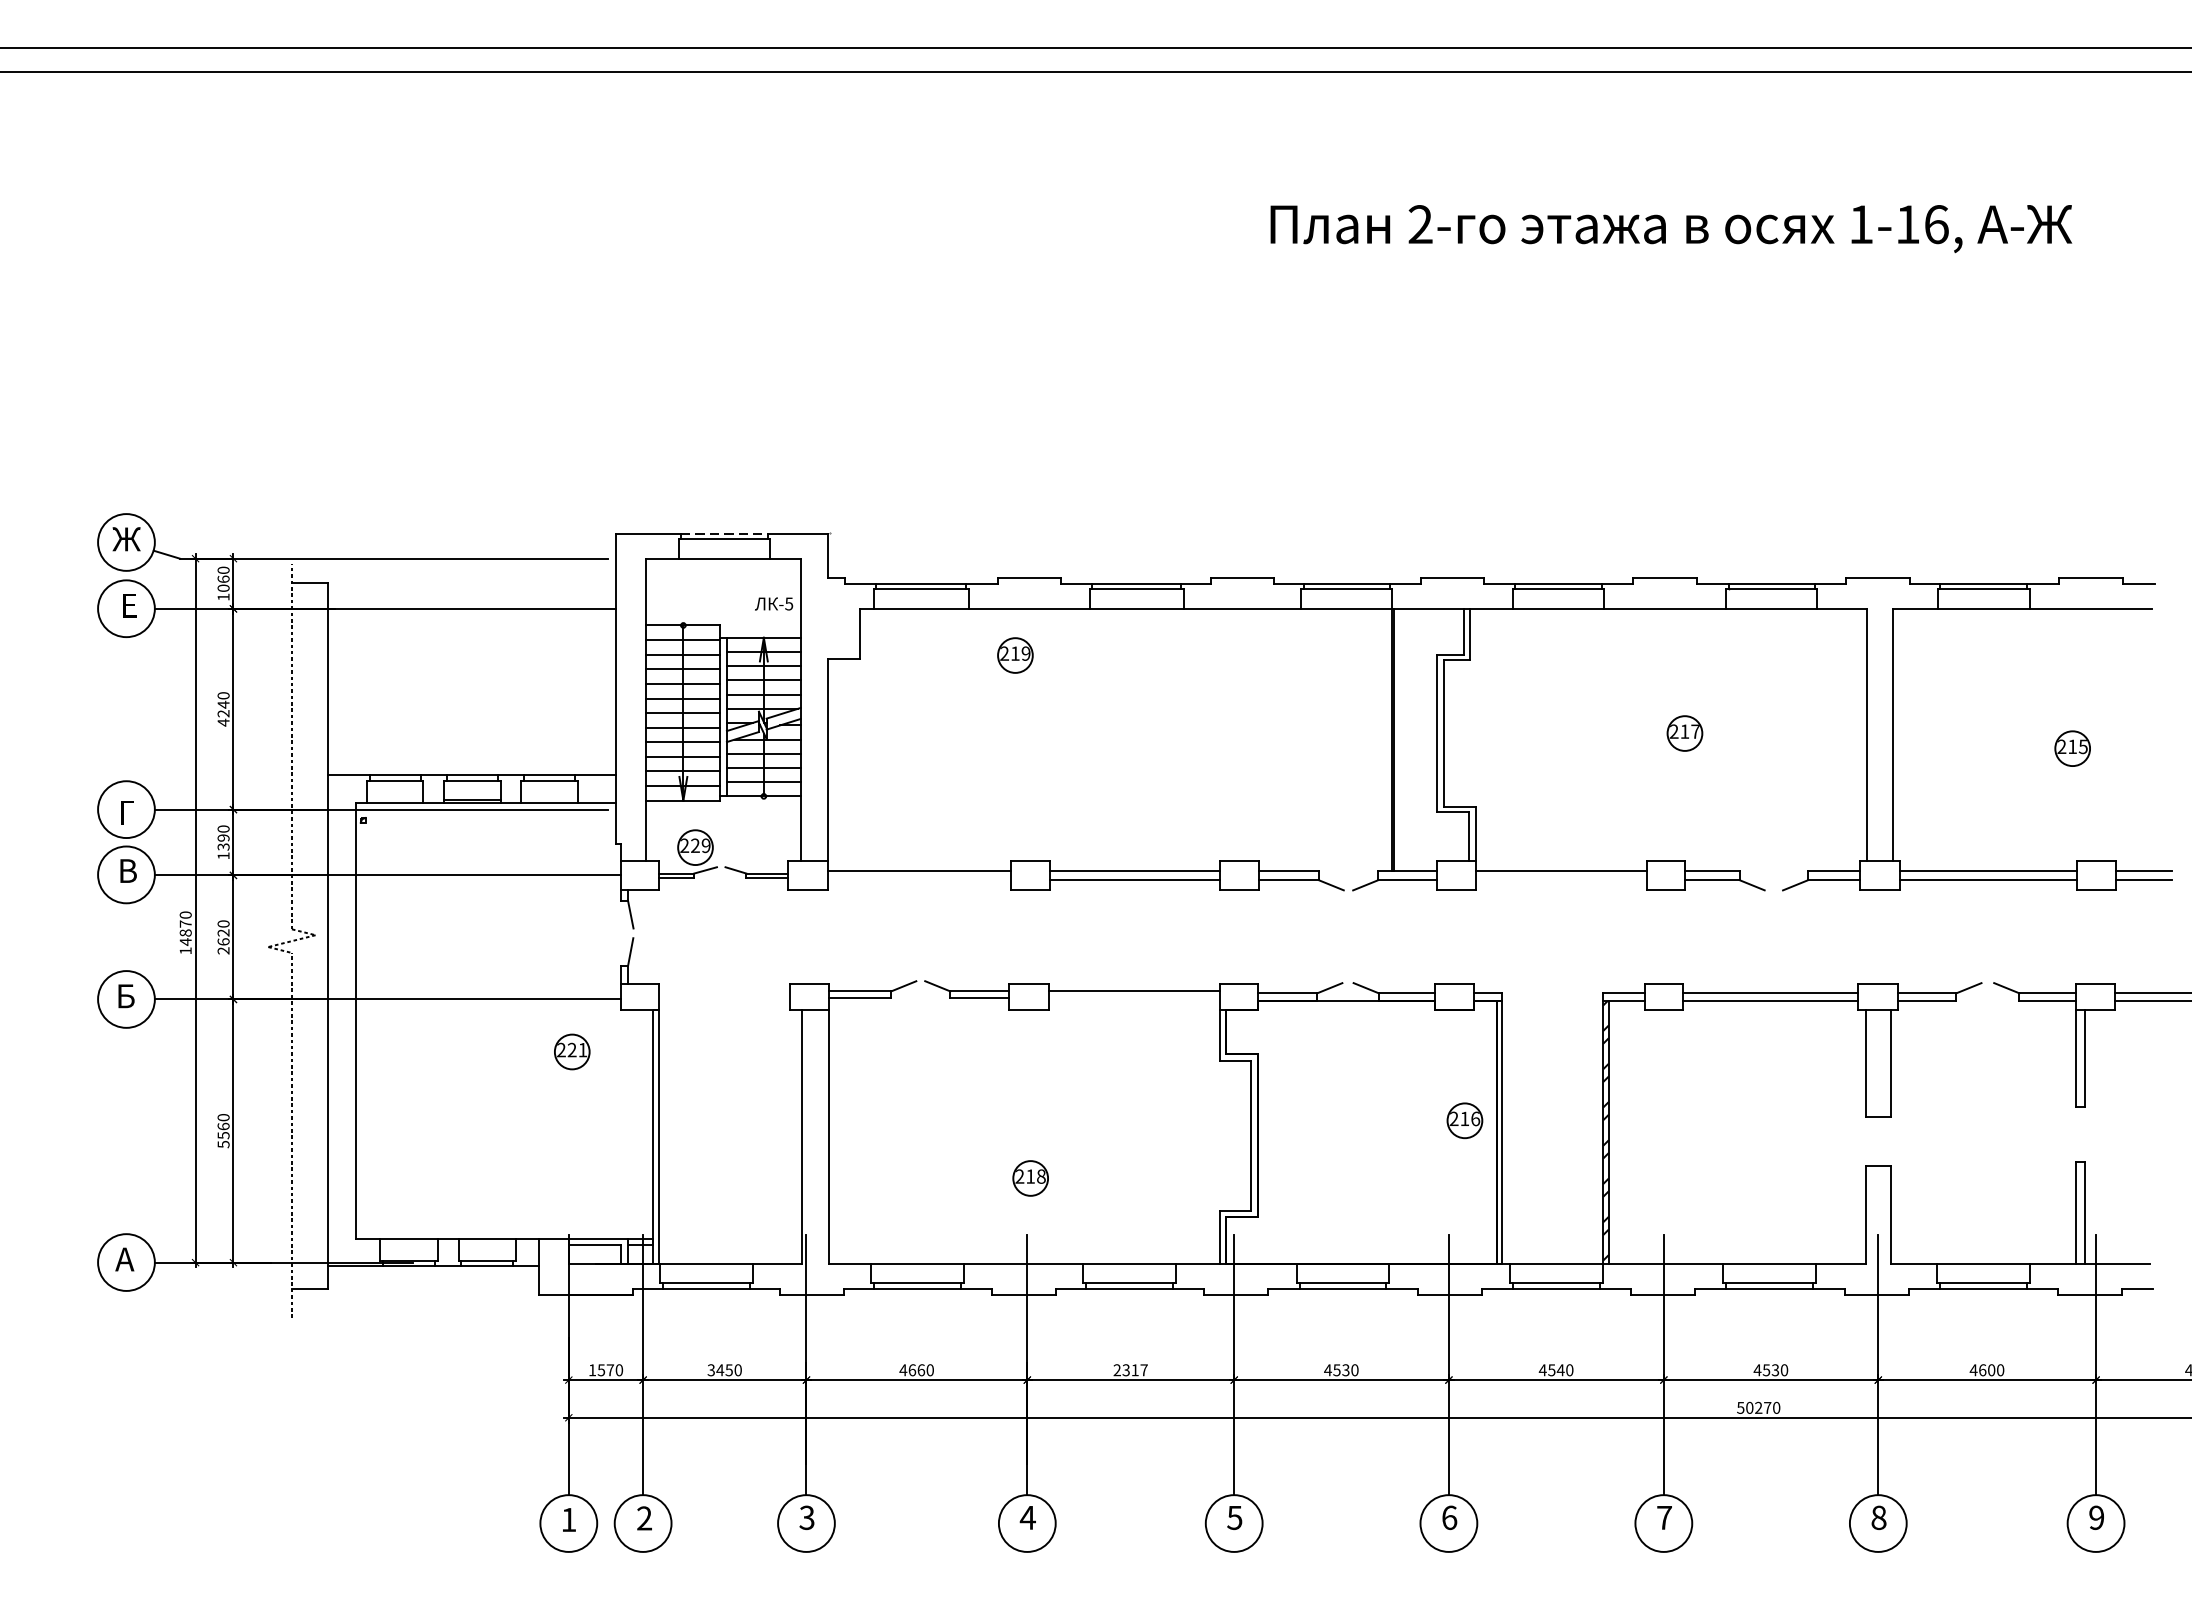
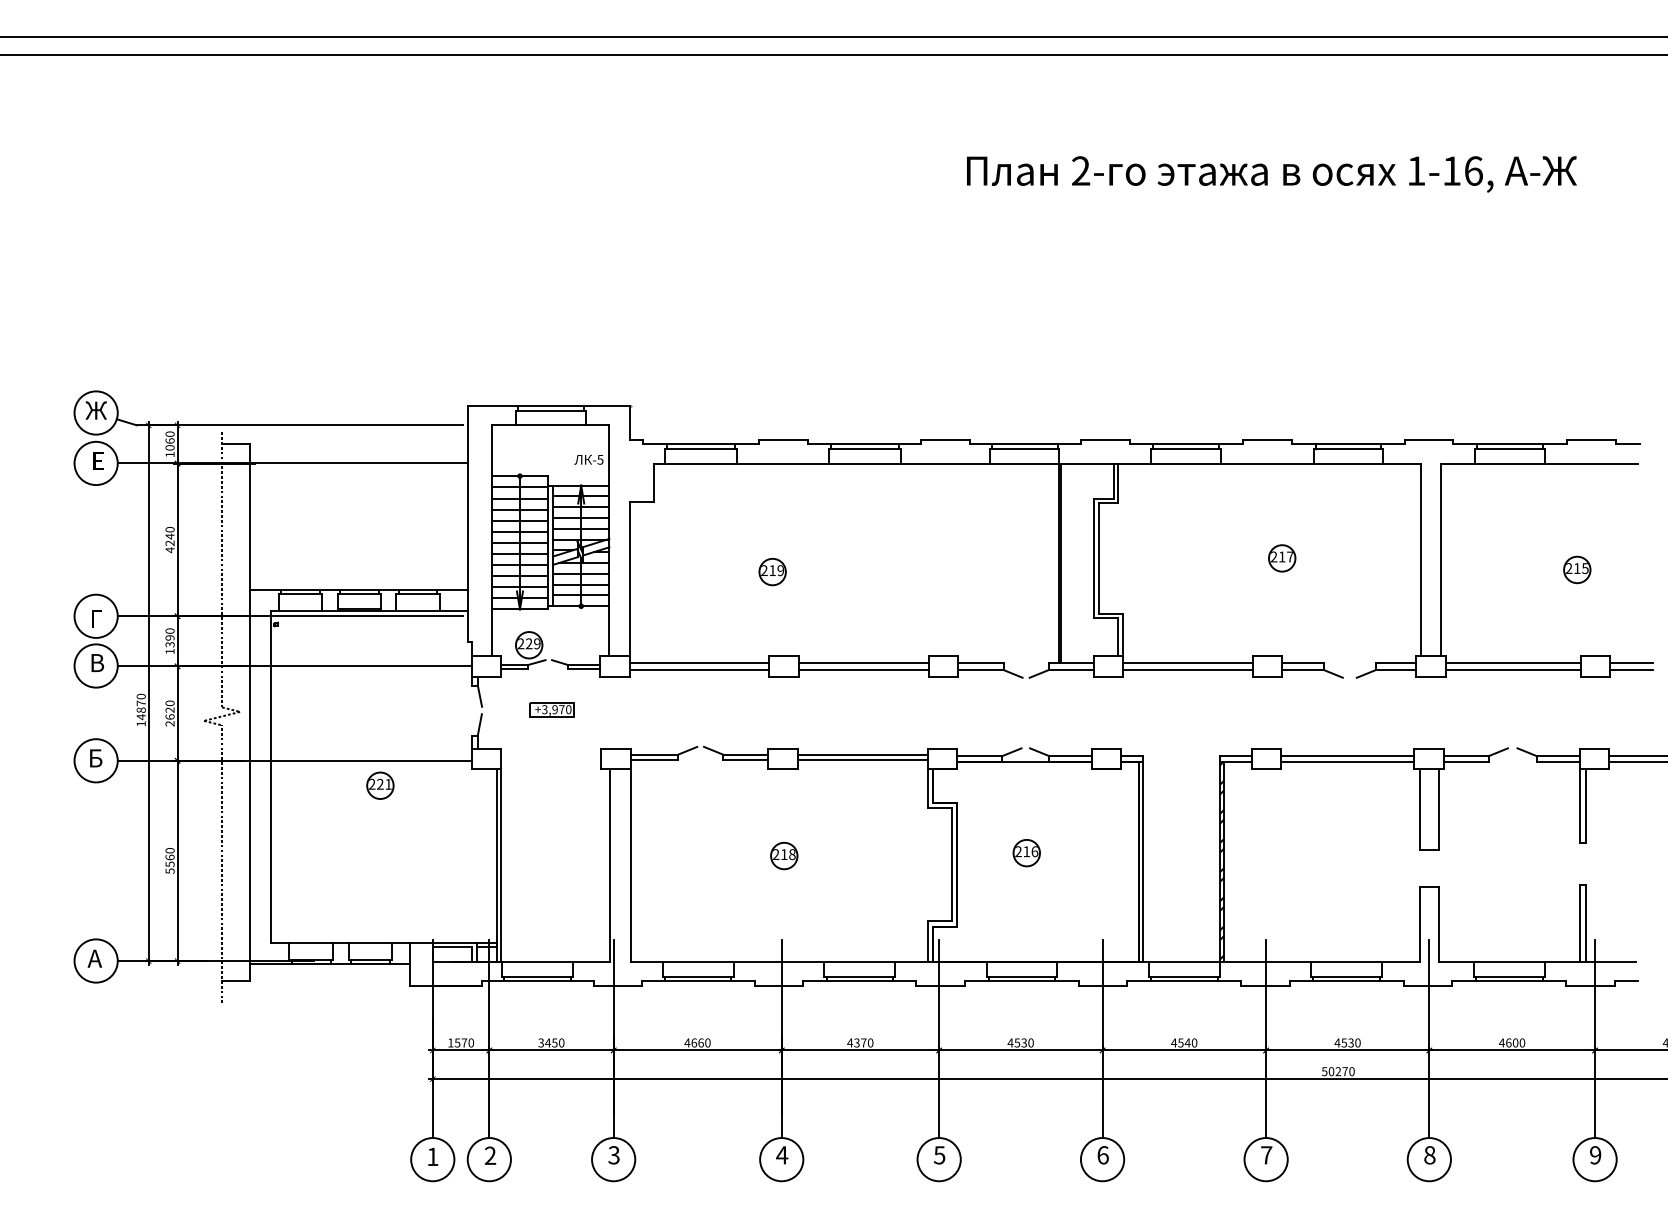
line: (724, 533) -> (551, 406), dashed -> solid
part: (1015, 656) -> (772, 572), moved
line: (917, 880) -> (698, 670), added
line: (1561, 880) -> (1188, 670), added
part: (724, 932) -> (551, 709), added
line: (1134, 997) -> (863, 759), added
part: (572, 1051) -> (380, 785), moved
part: (1464, 1121) -> (1026, 853), moved
part: (1030, 1177) -> (784, 855), moved
text: (1130, 1369) -> (860, 1042), 2317 -> 4370

